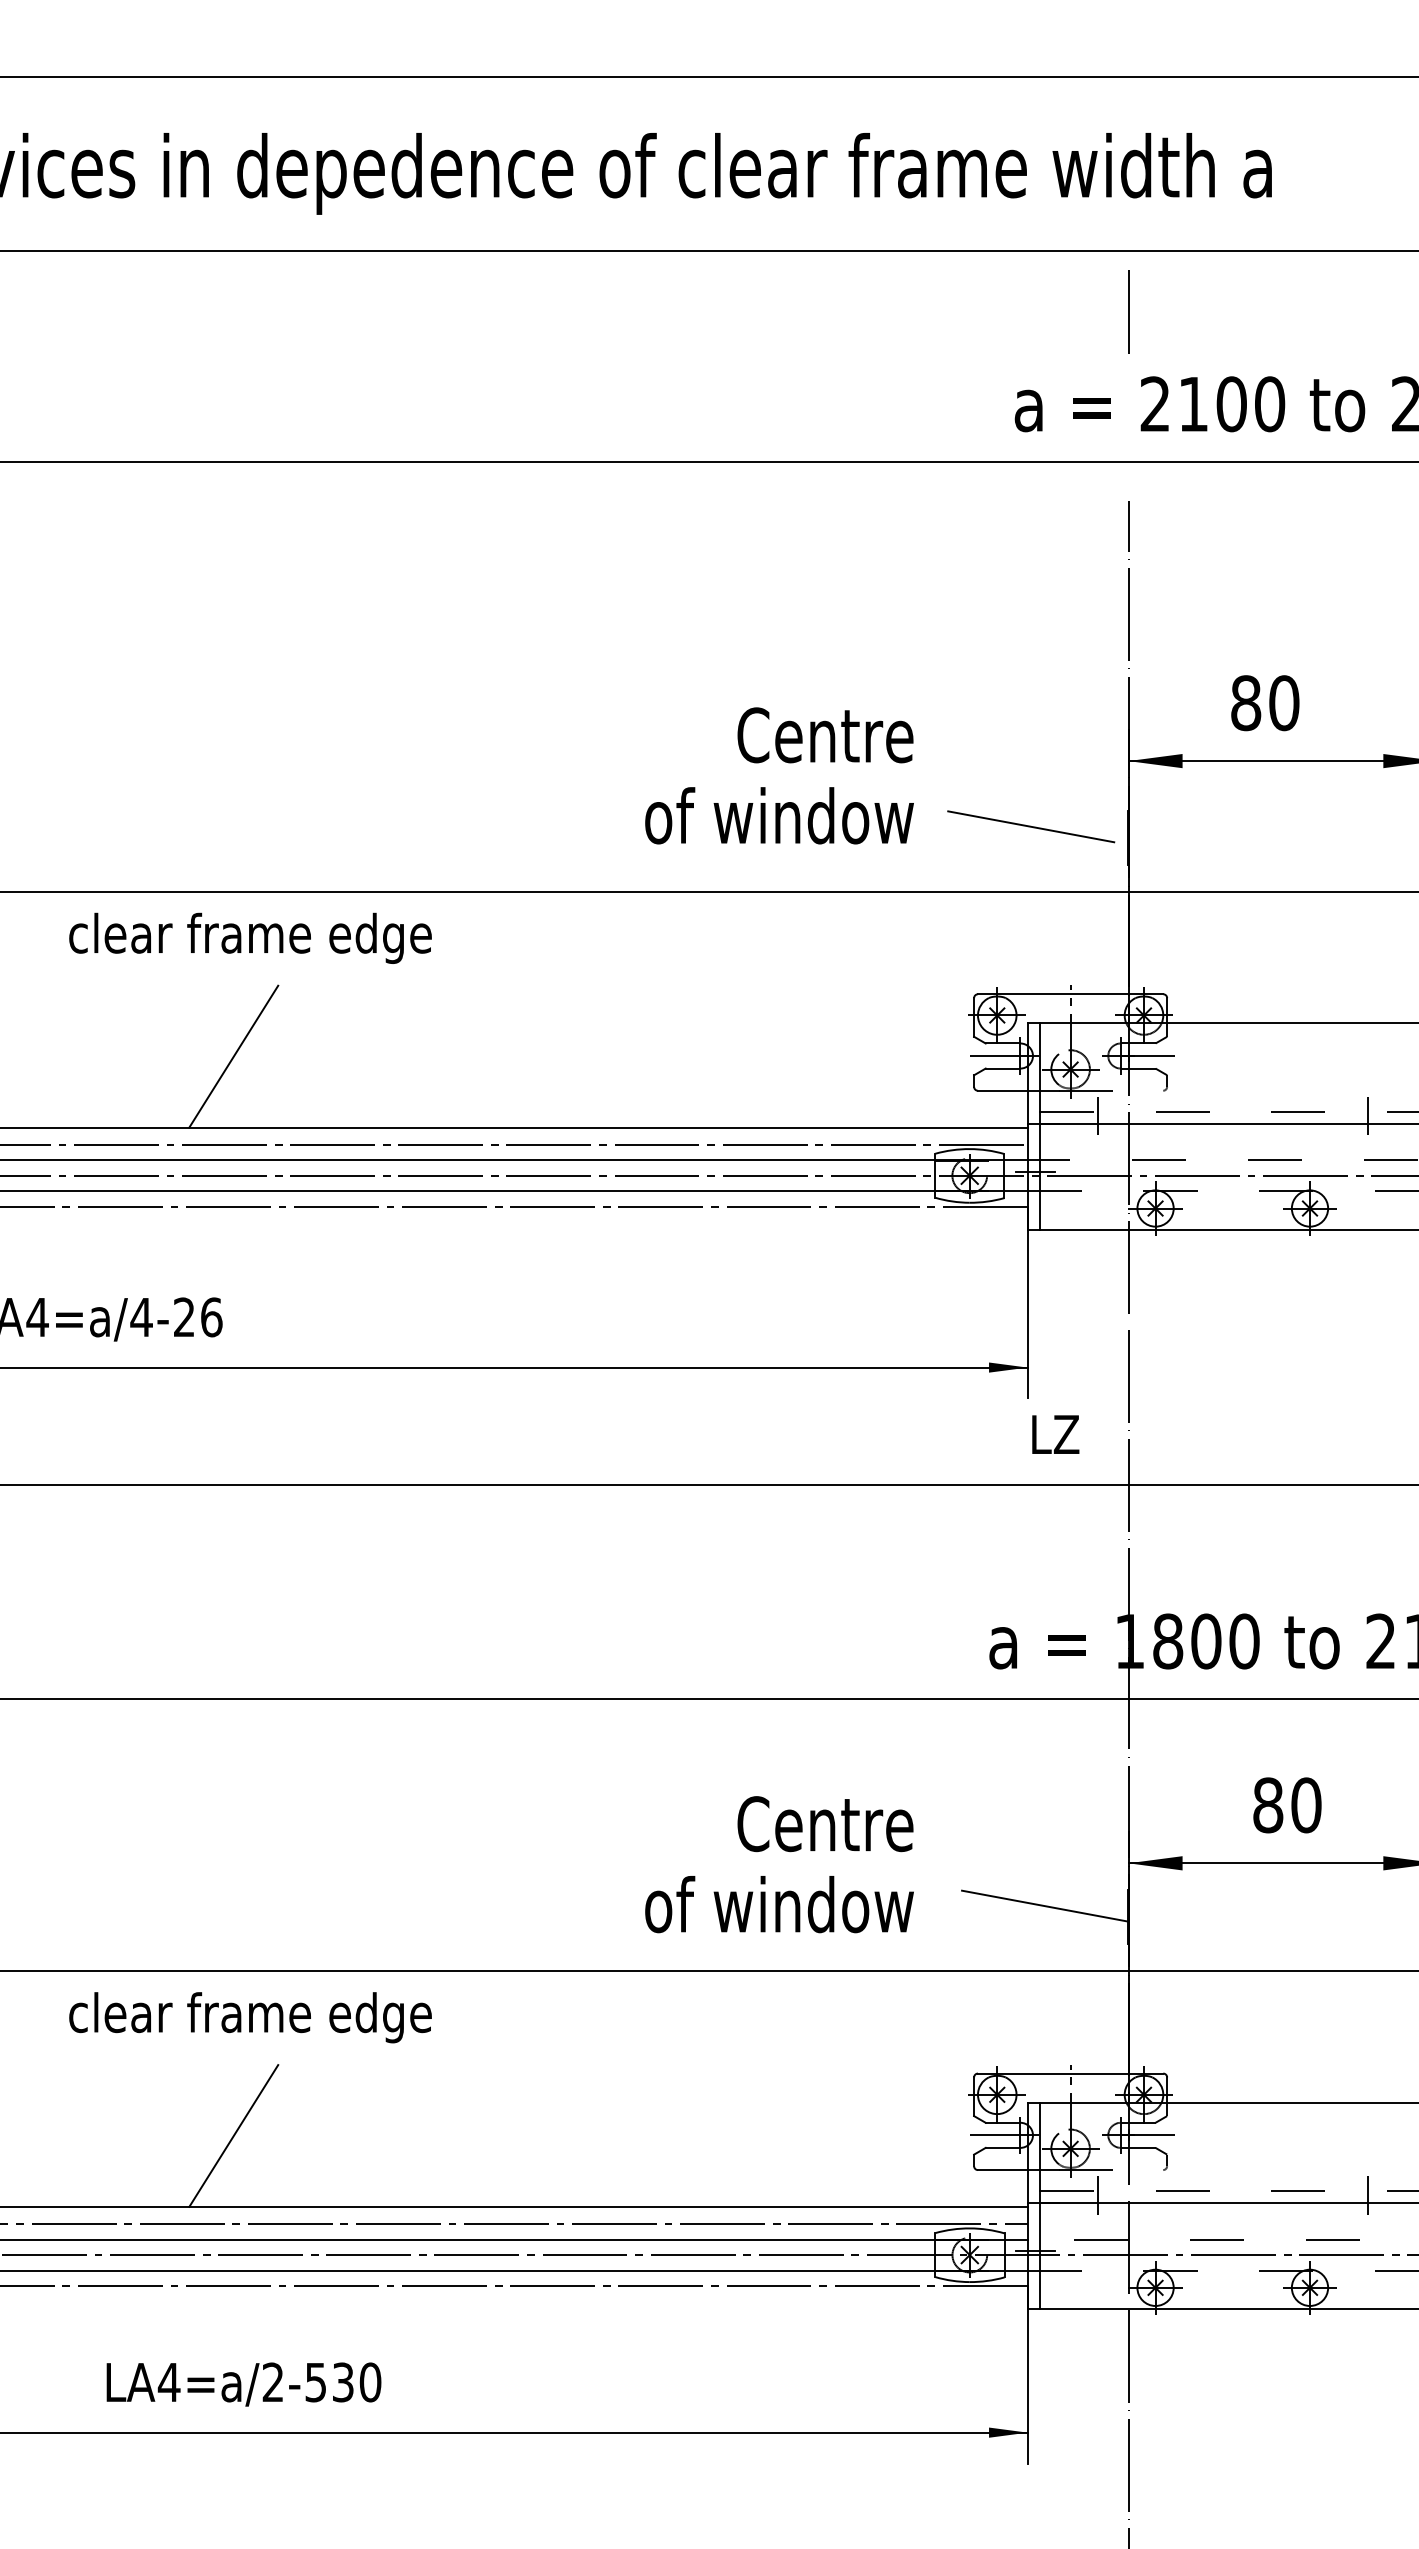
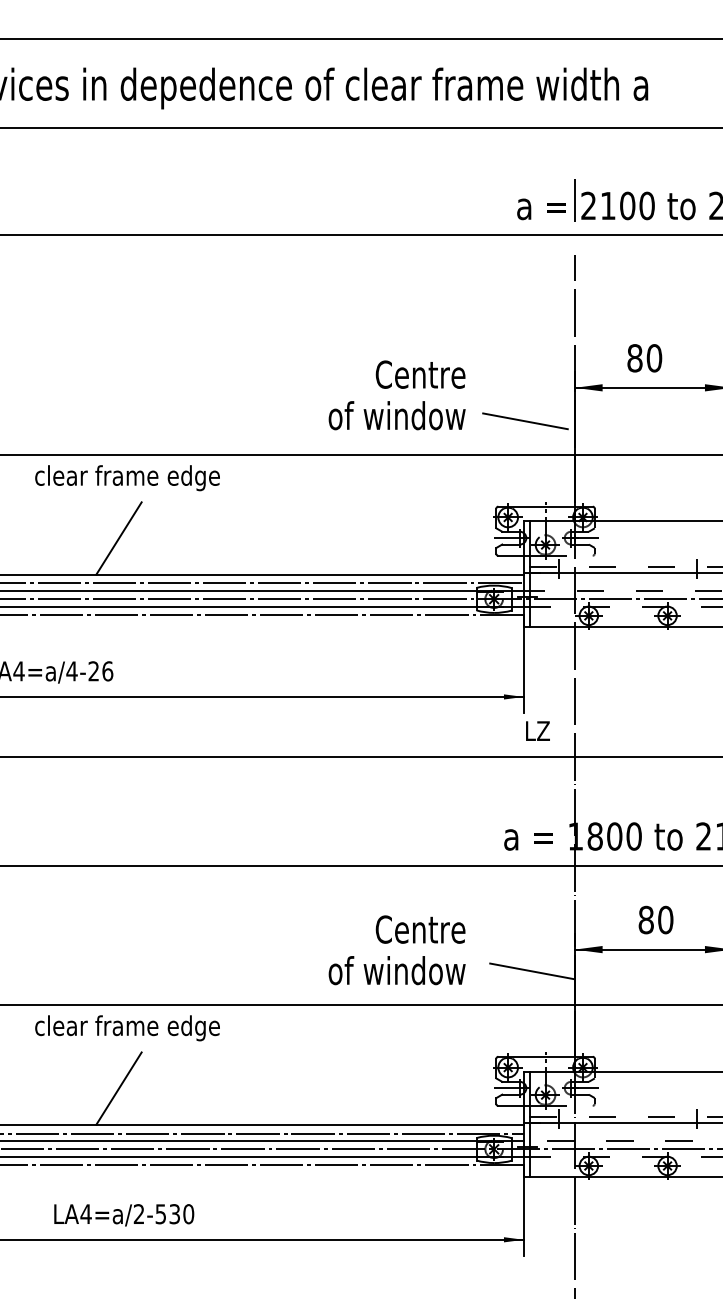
line: (1127, 311) -> (574, 200), moved

